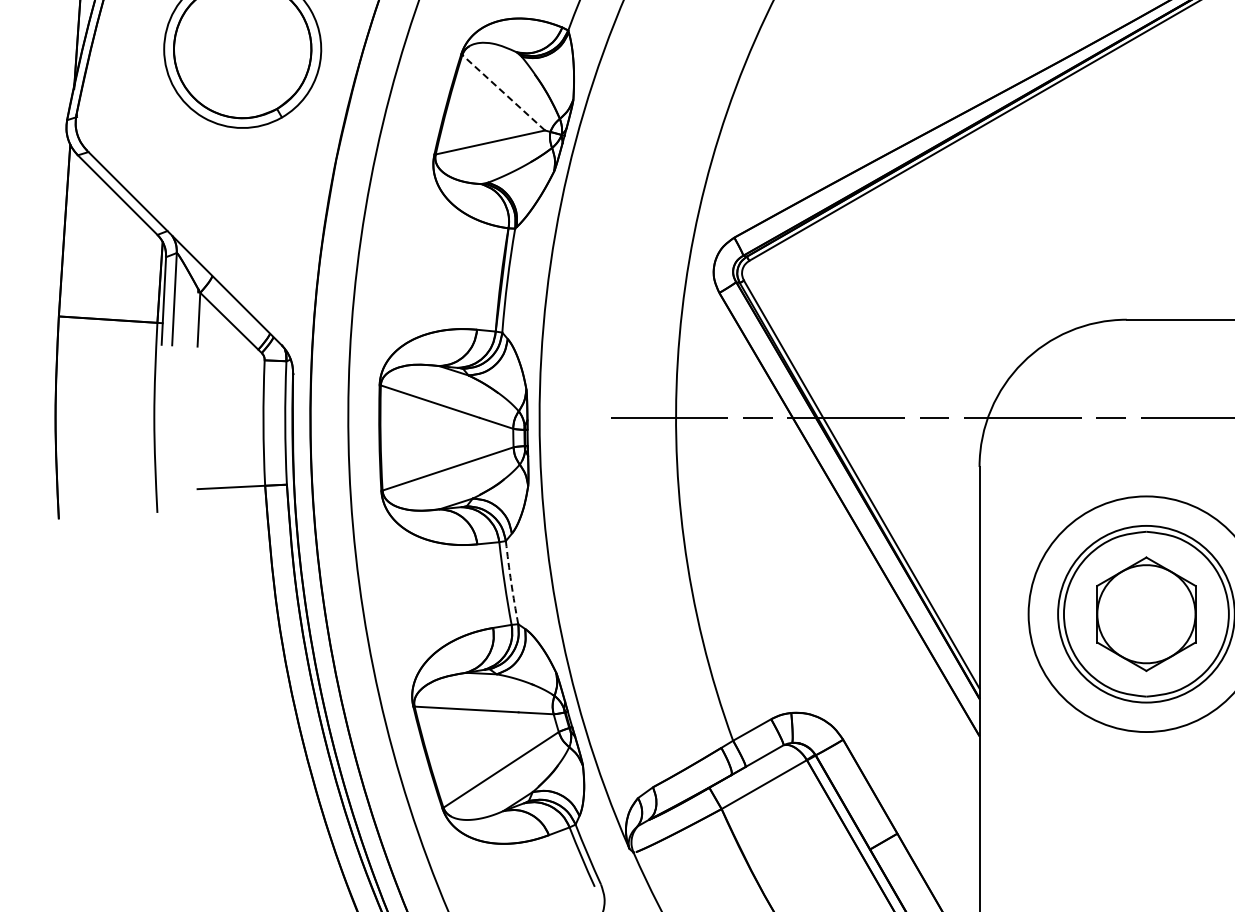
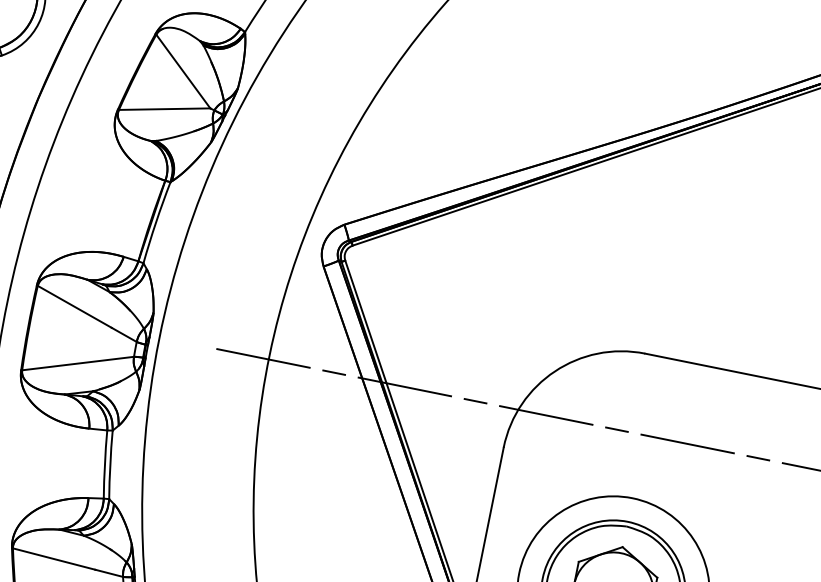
line: (503, 92) -> (183, 71), dashed -> solid
arc: (511, 582) -> (110, 464), dashed -> solid

